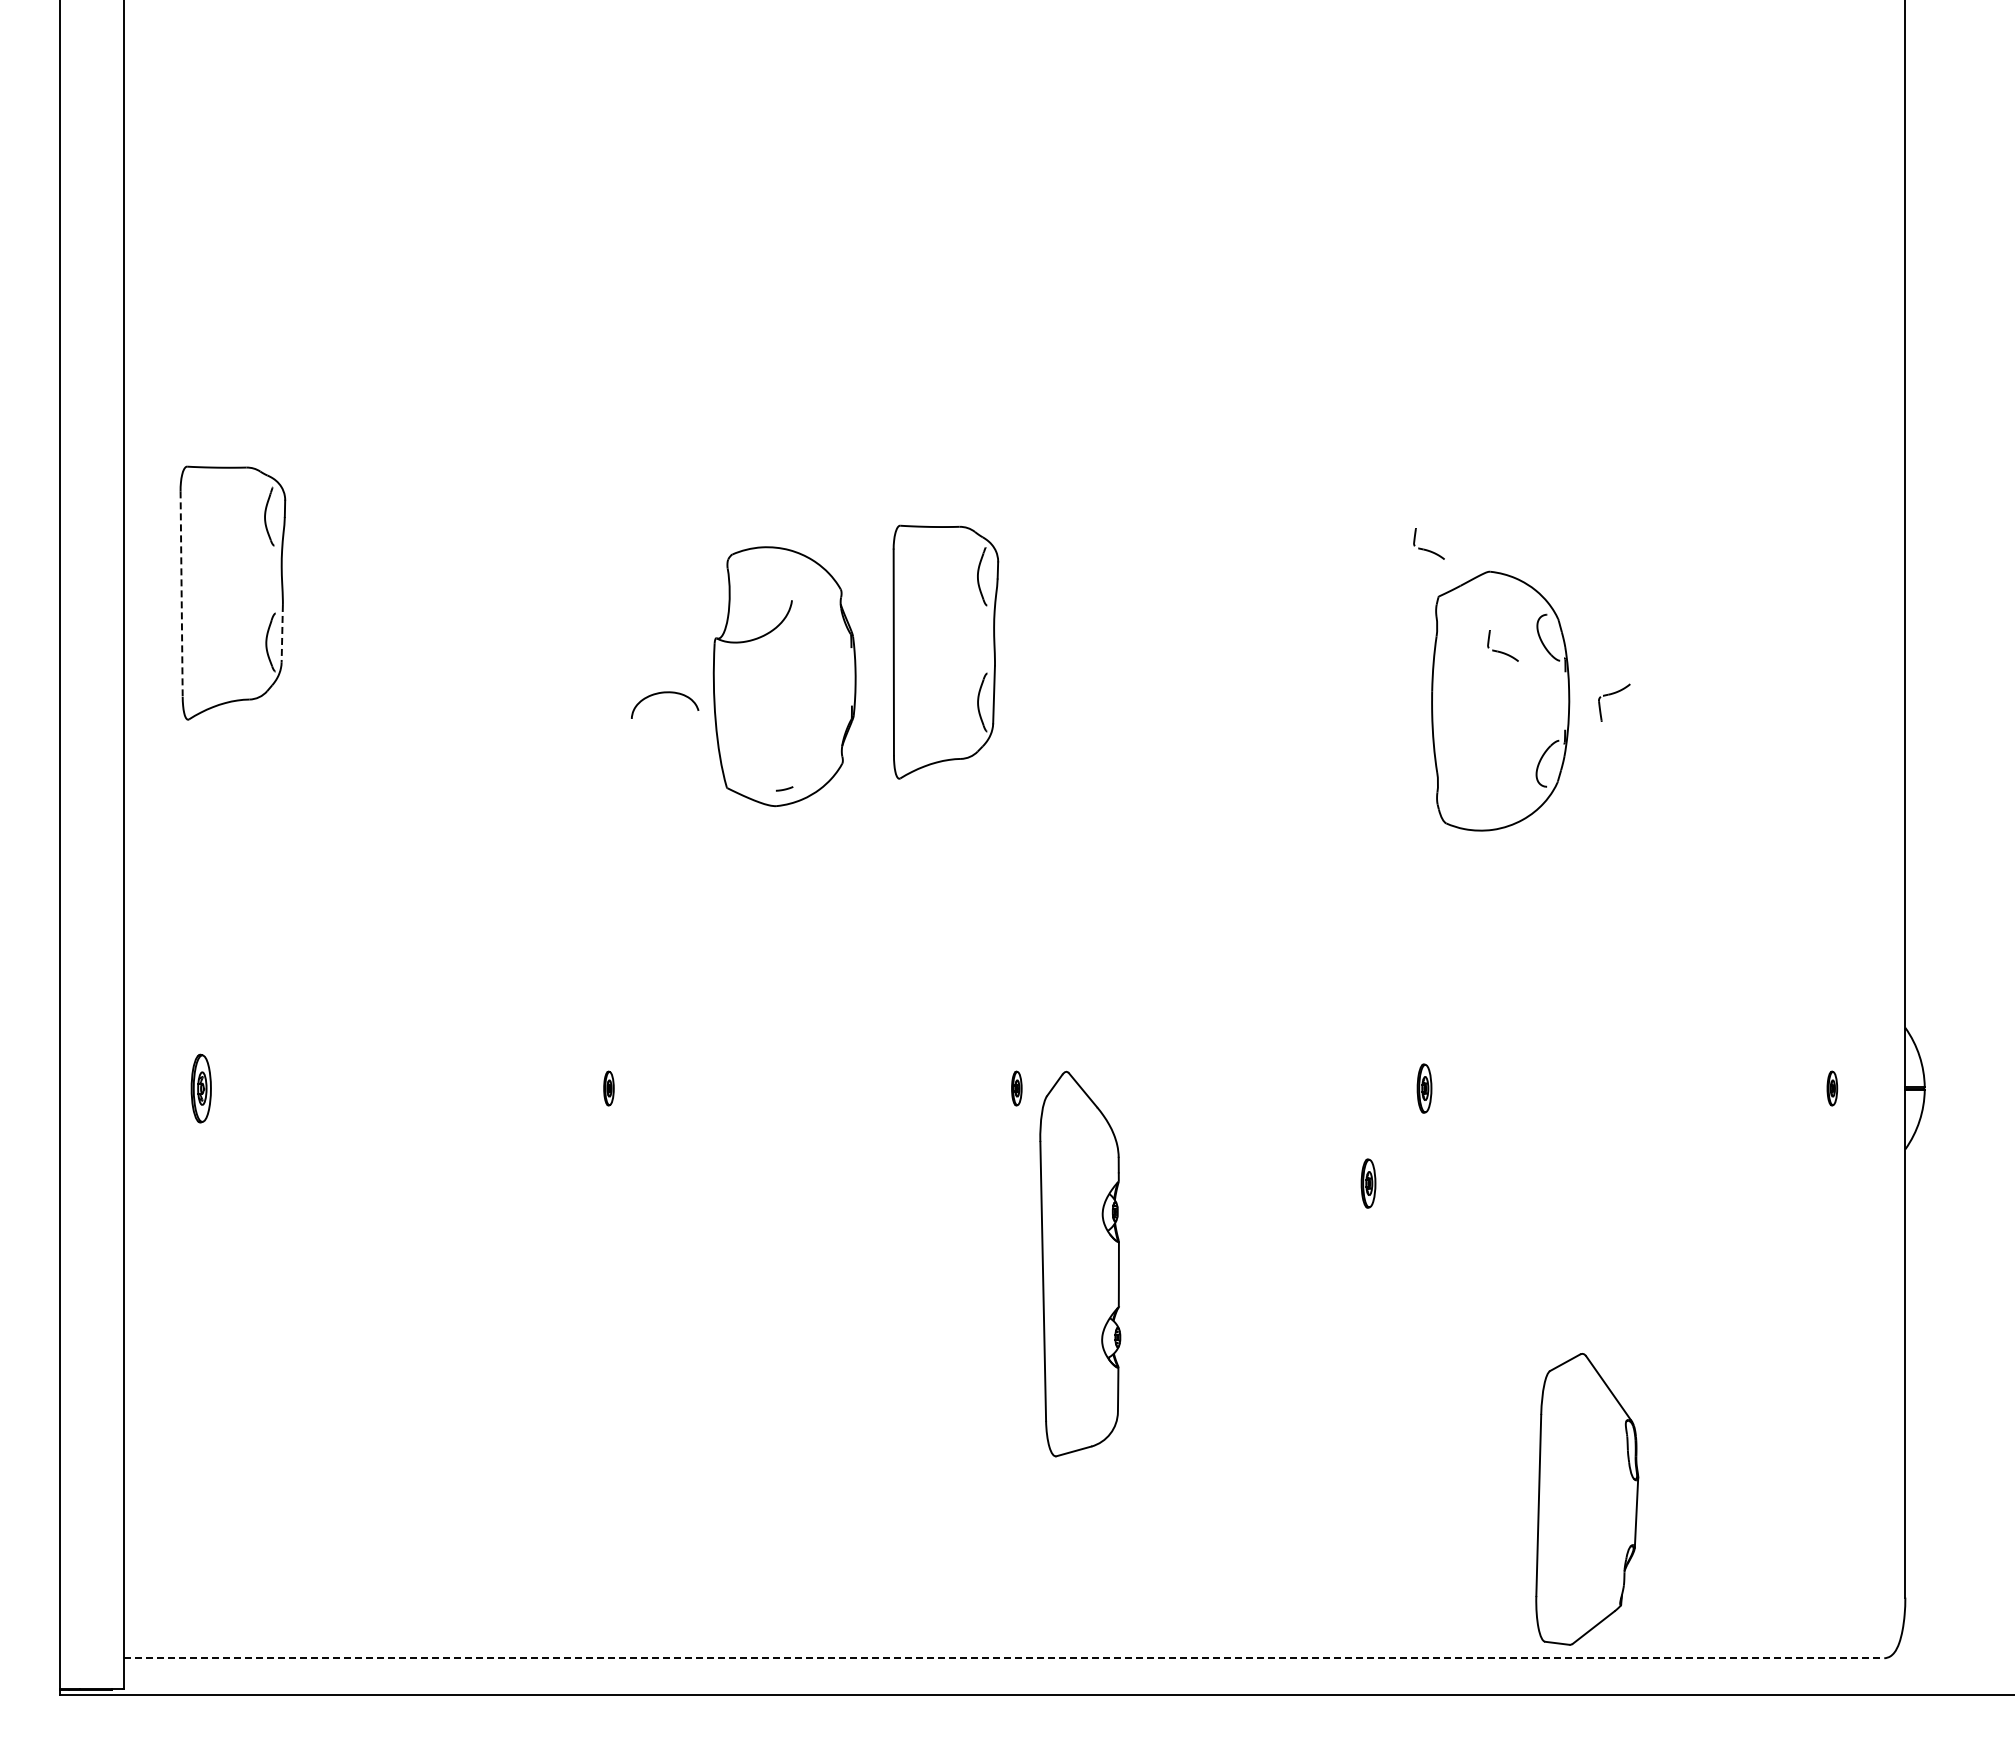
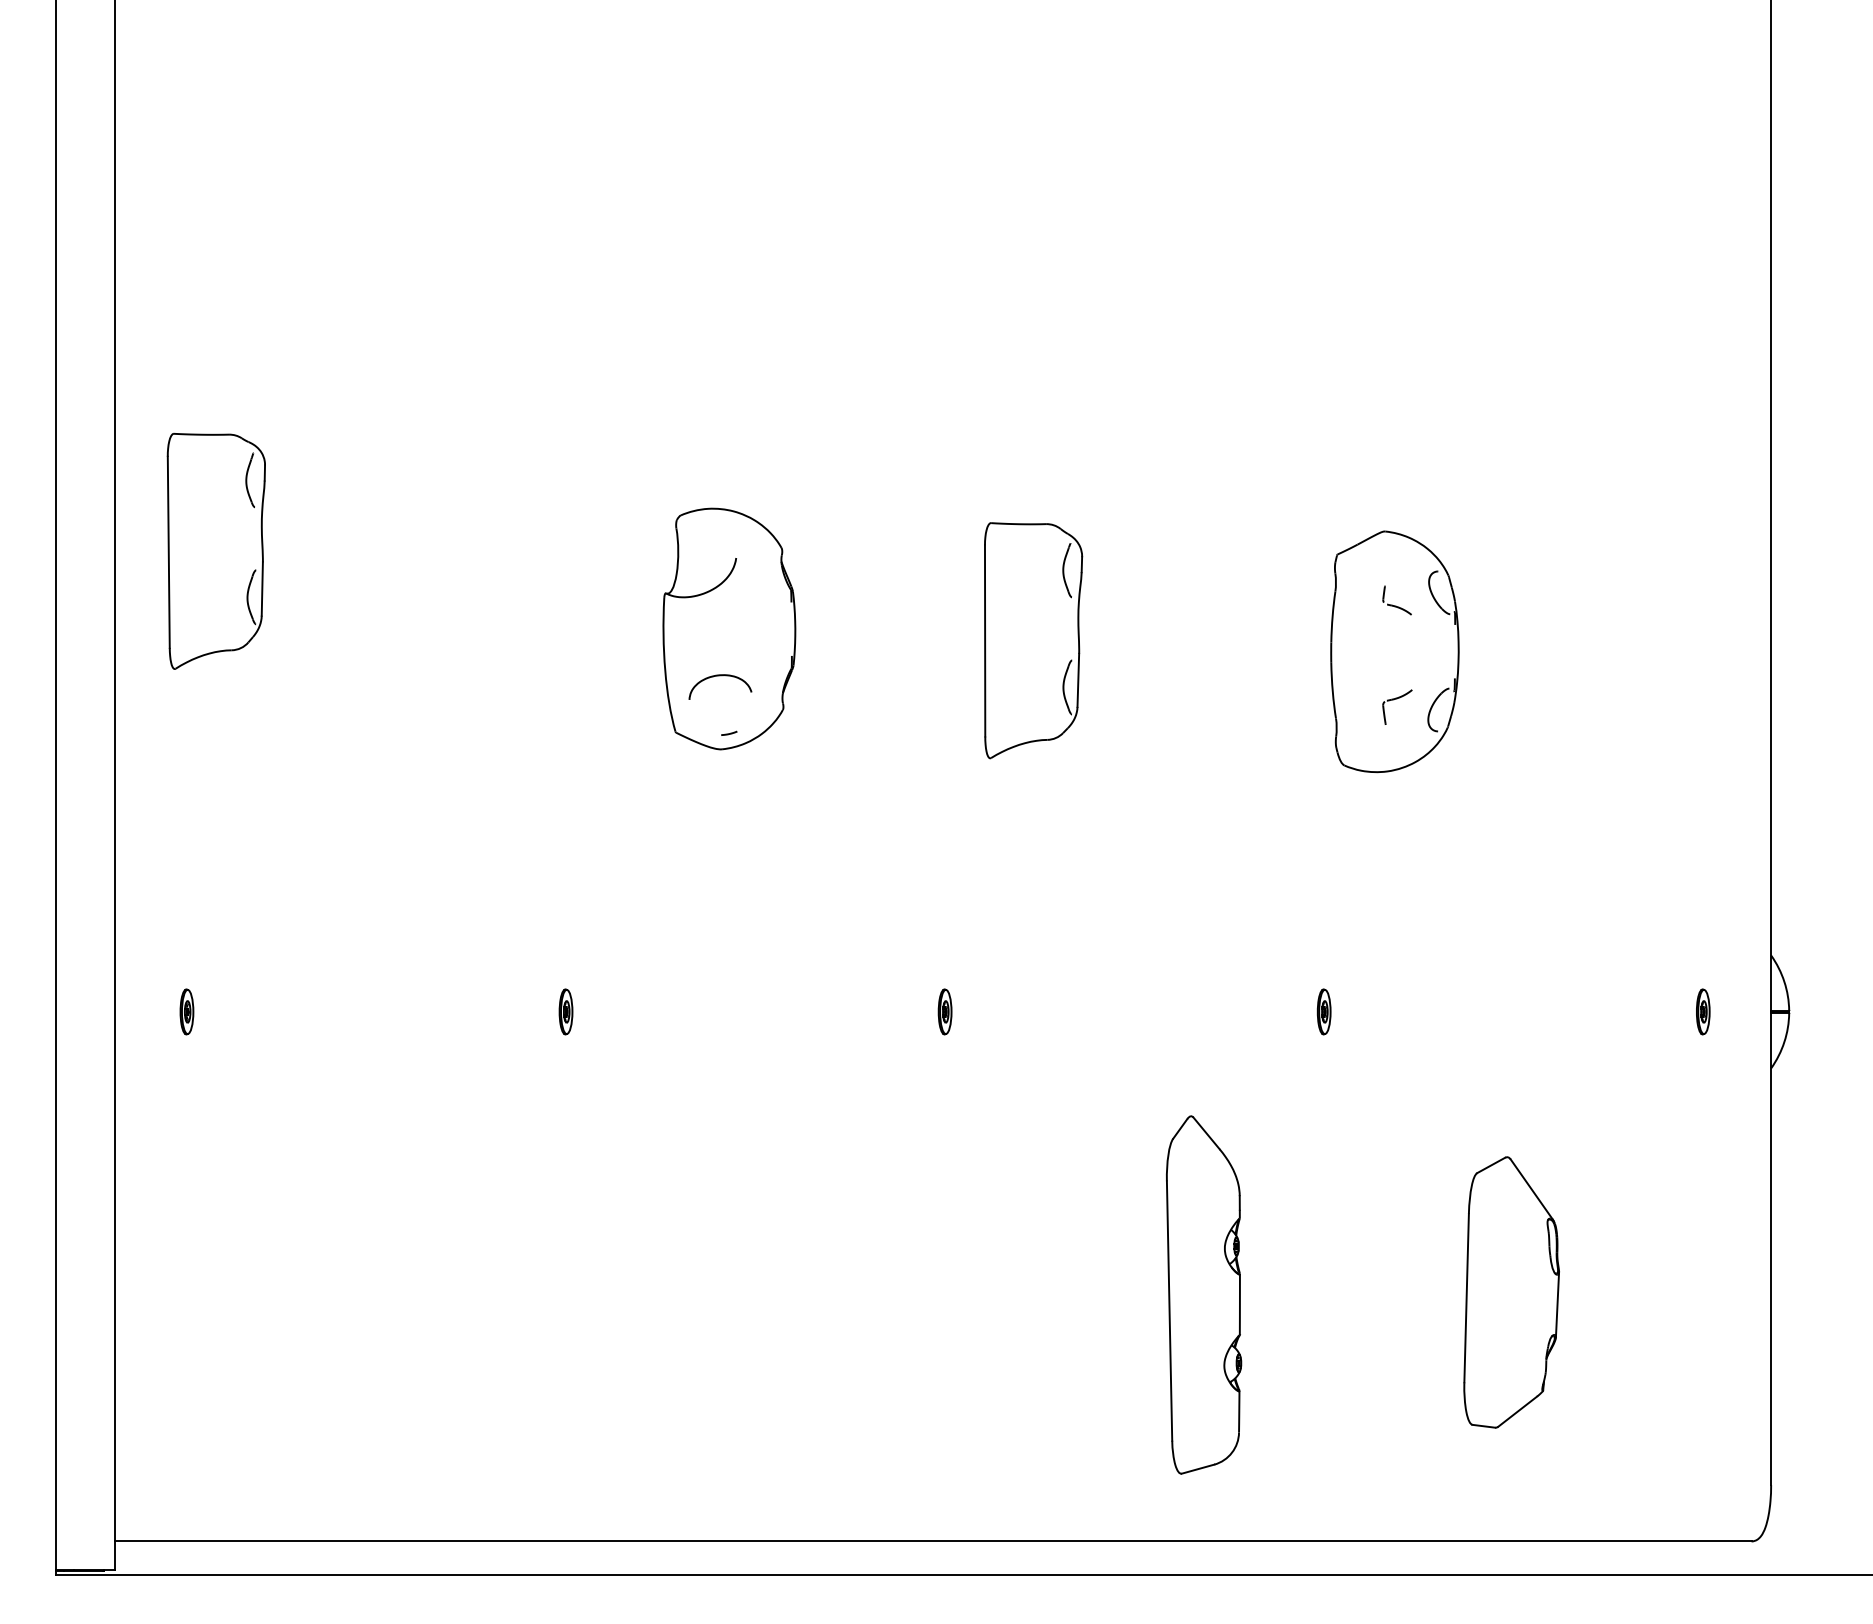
part: (1428, 543) -> (1327, 505), removed
line: (181, 594) -> (168, 552), dashed -> solid
line: (282, 633) -> (262, 588), dashed -> solid
part: (945, 651) -> (1033, 640), moved
curve: (665, 693) -> (720, 676), moved
part: (1613, 694) -> (1396, 699), moved
part: (200, 1088) -> (186, 1011), size x0.71
part: (608, 1088) -> (565, 1011), size x1.43
part: (1016, 1088) -> (944, 1011), size x1.43
part: (1832, 1088) -> (1703, 1011), size x1.43
part: (1368, 1183) -> (1272, 1100), removed
part: (1080, 1263) -> (1204, 1294), moved
part: (1587, 1499) -> (1511, 1292), moved
line: (1004, 1658) -> (933, 1541), dashed -> solid

